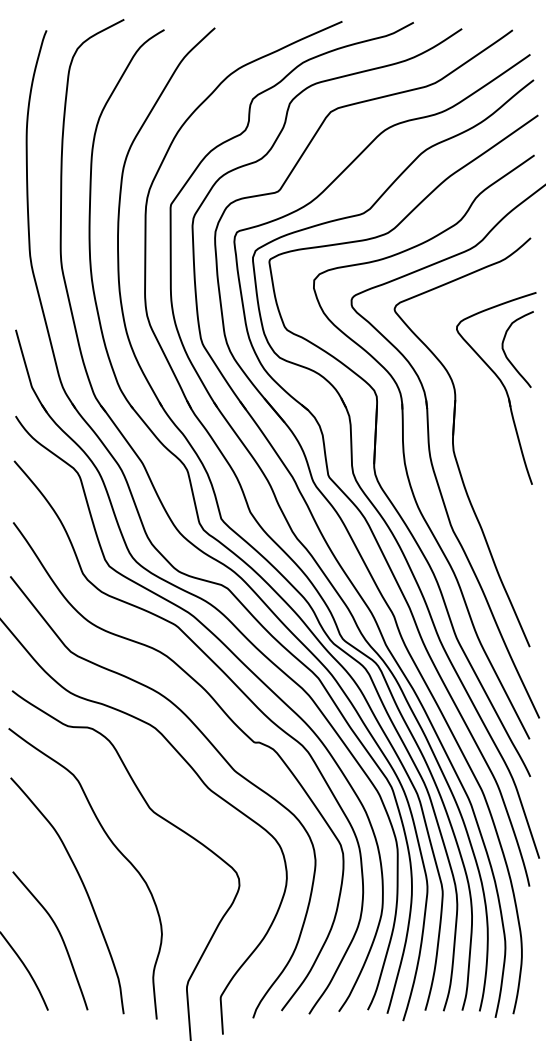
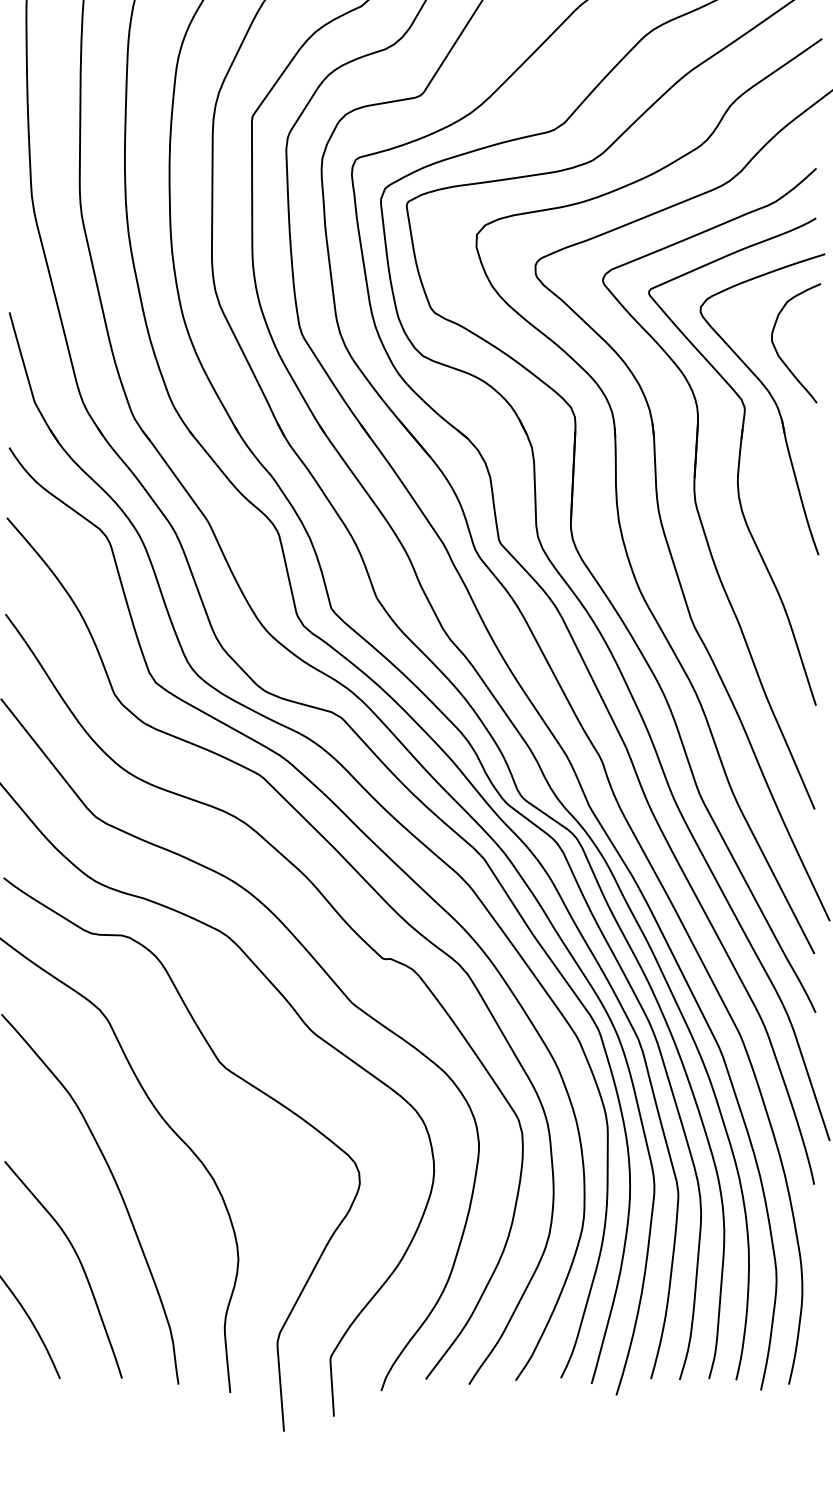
part: (477, 424) -> (732, 460), added

